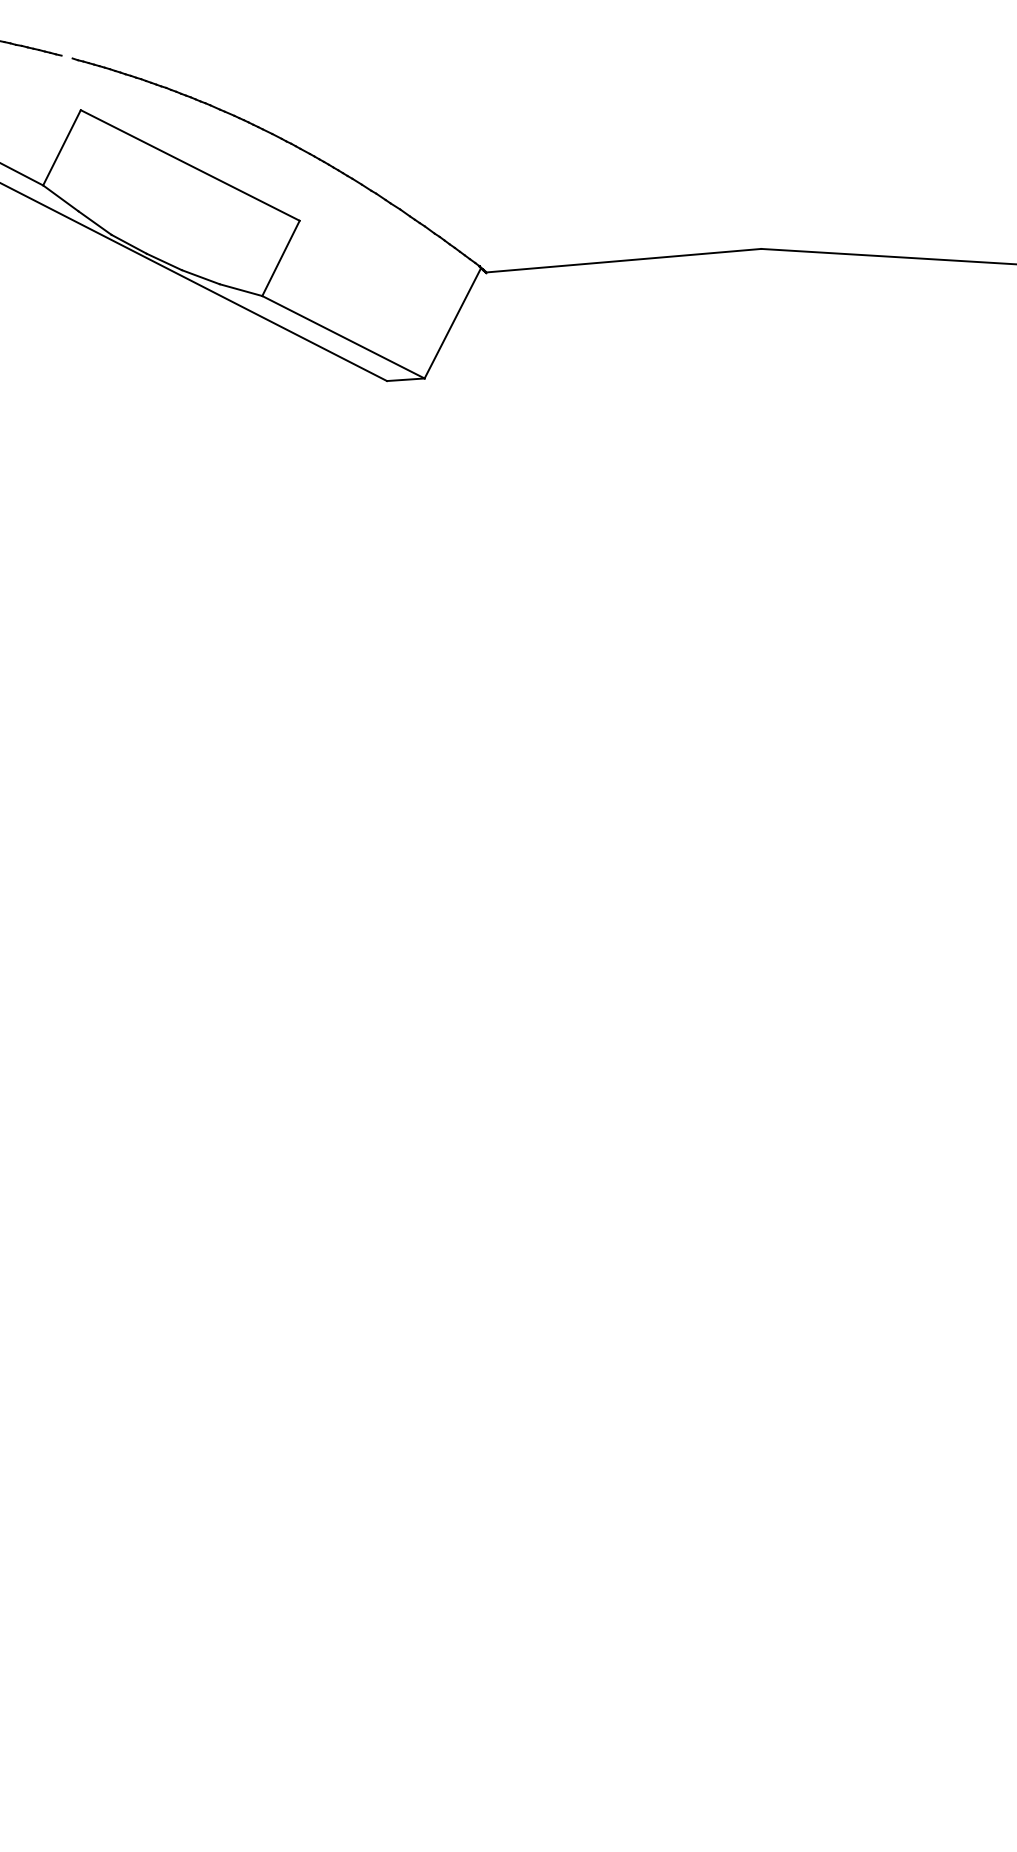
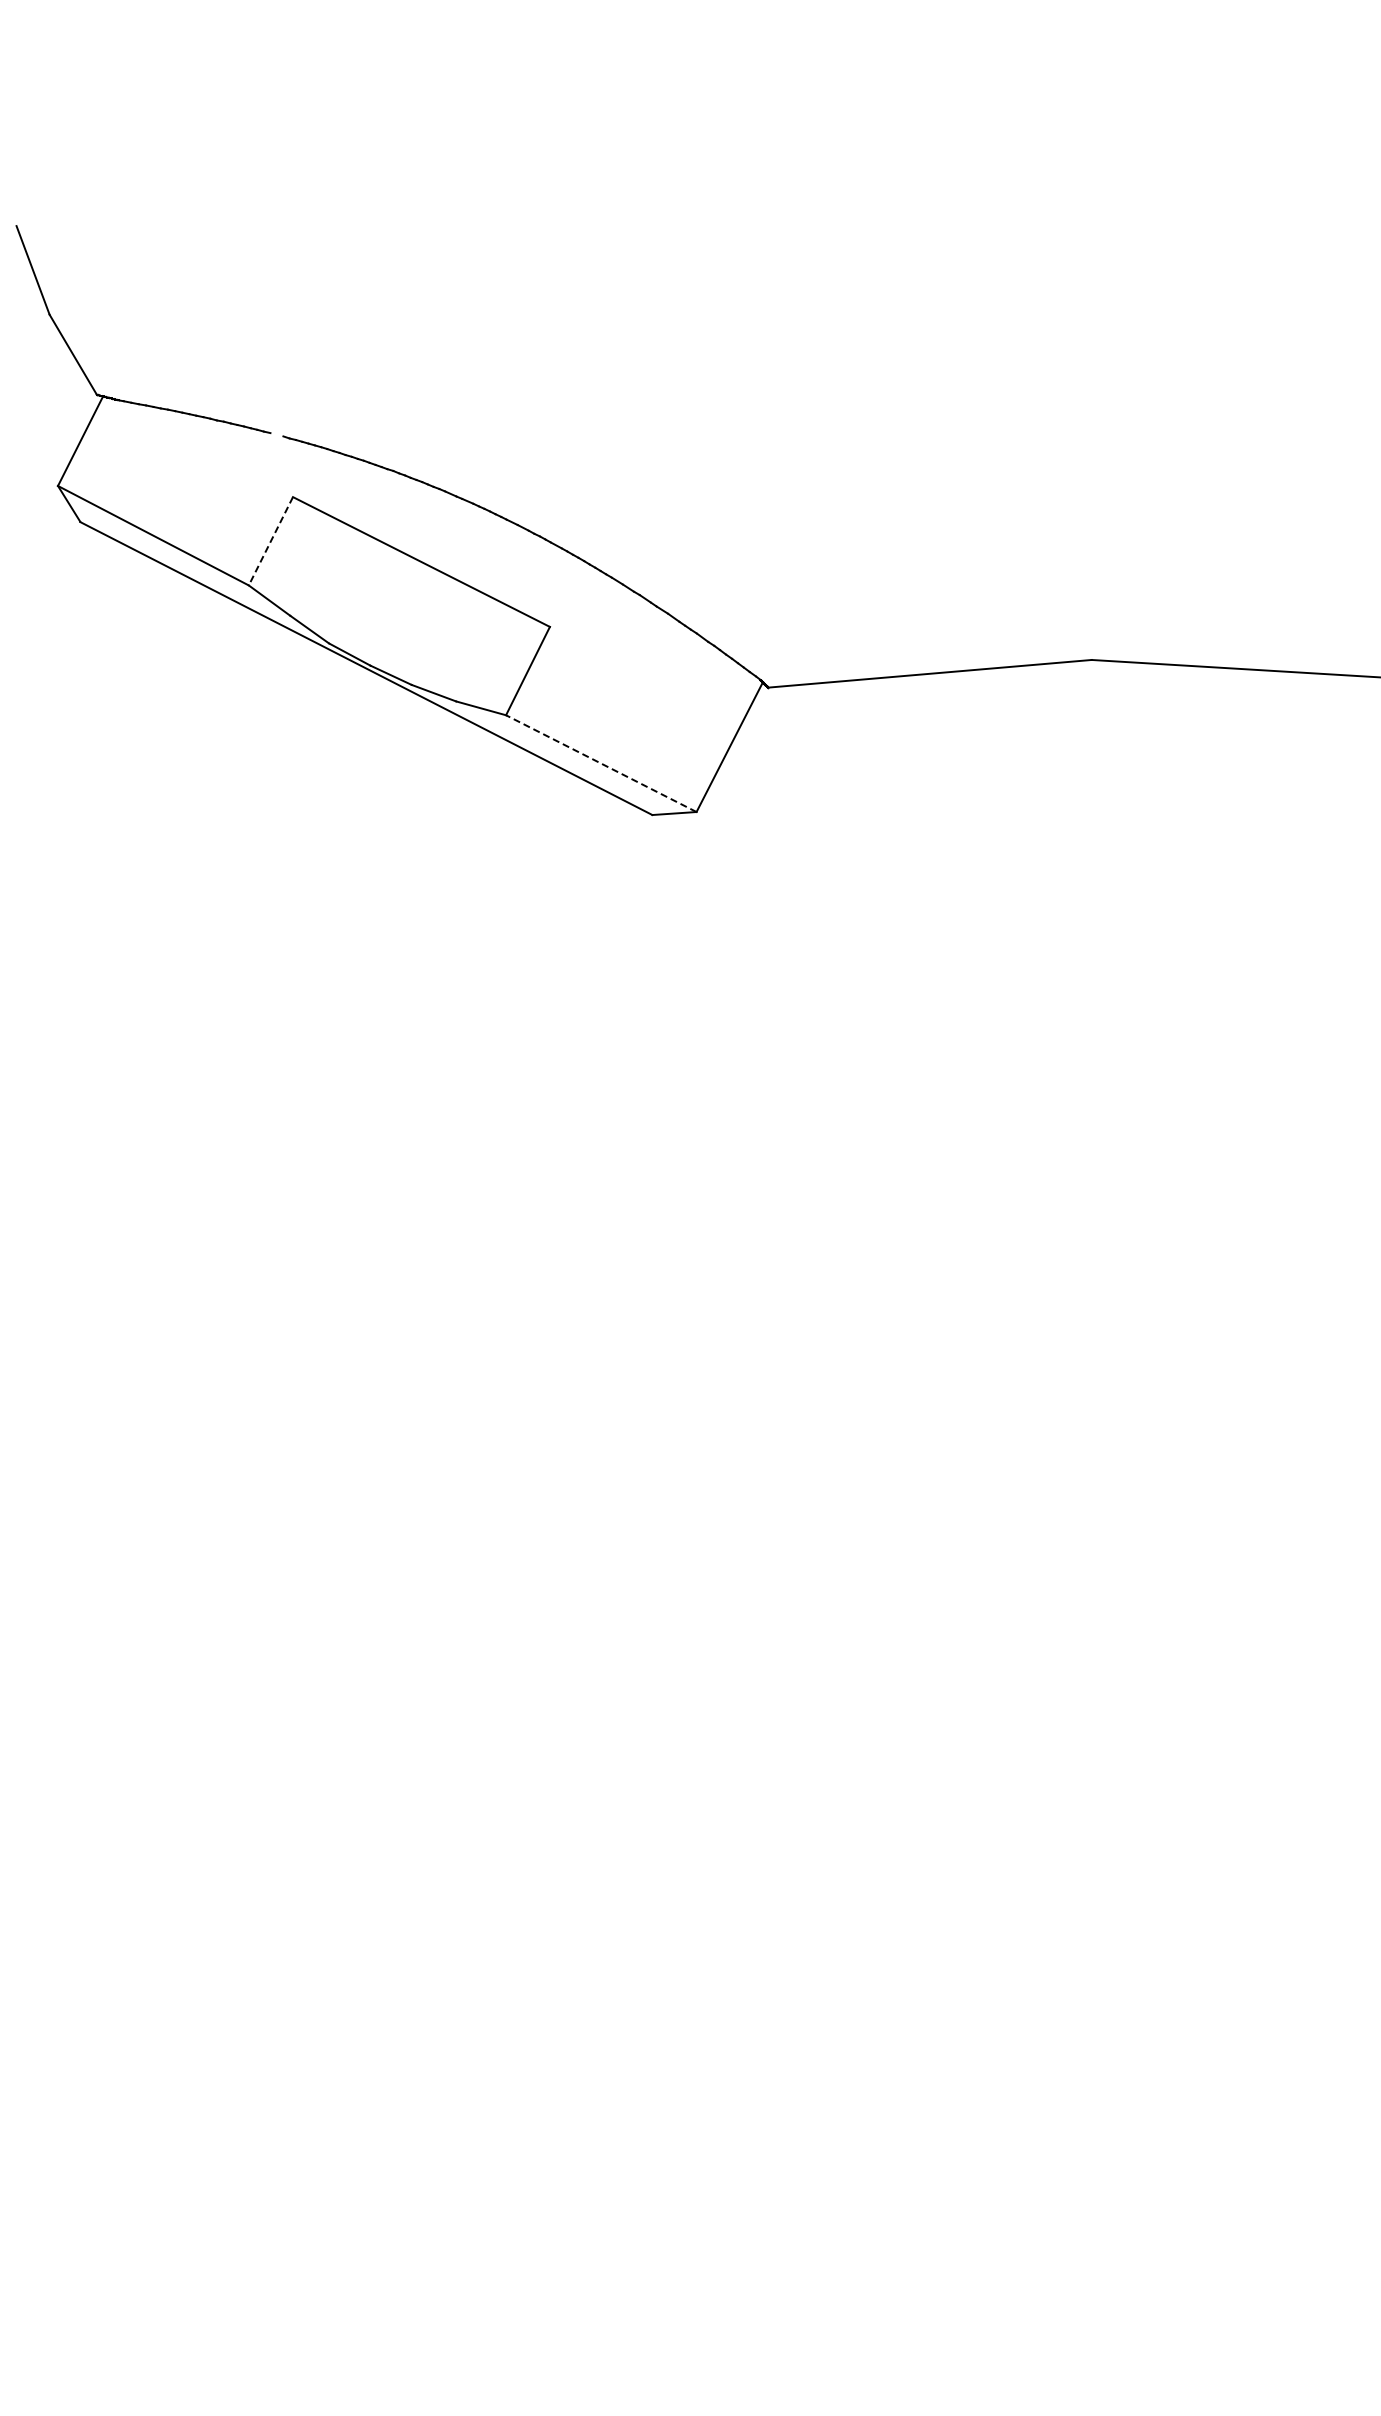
line: (61, 148) -> (270, 541), solid -> dashed
line: (343, 337) -> (601, 763), solid -> dashed

